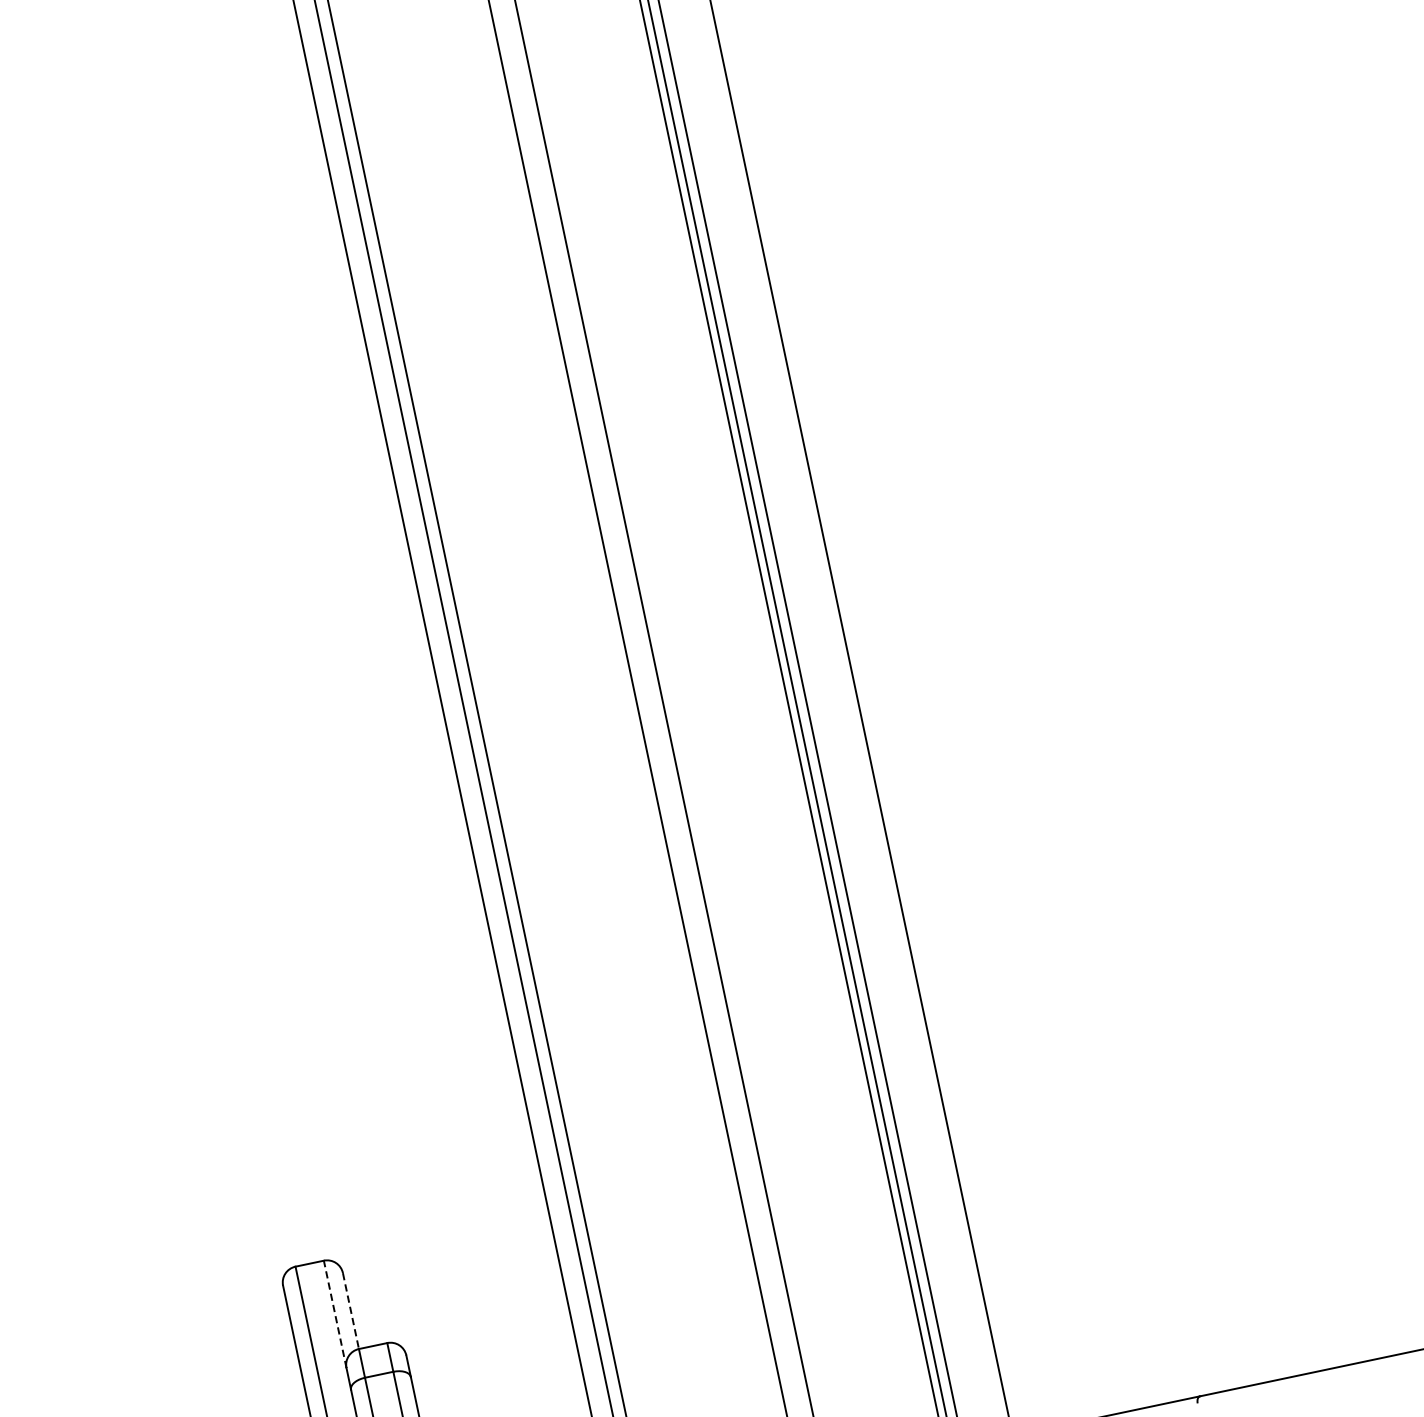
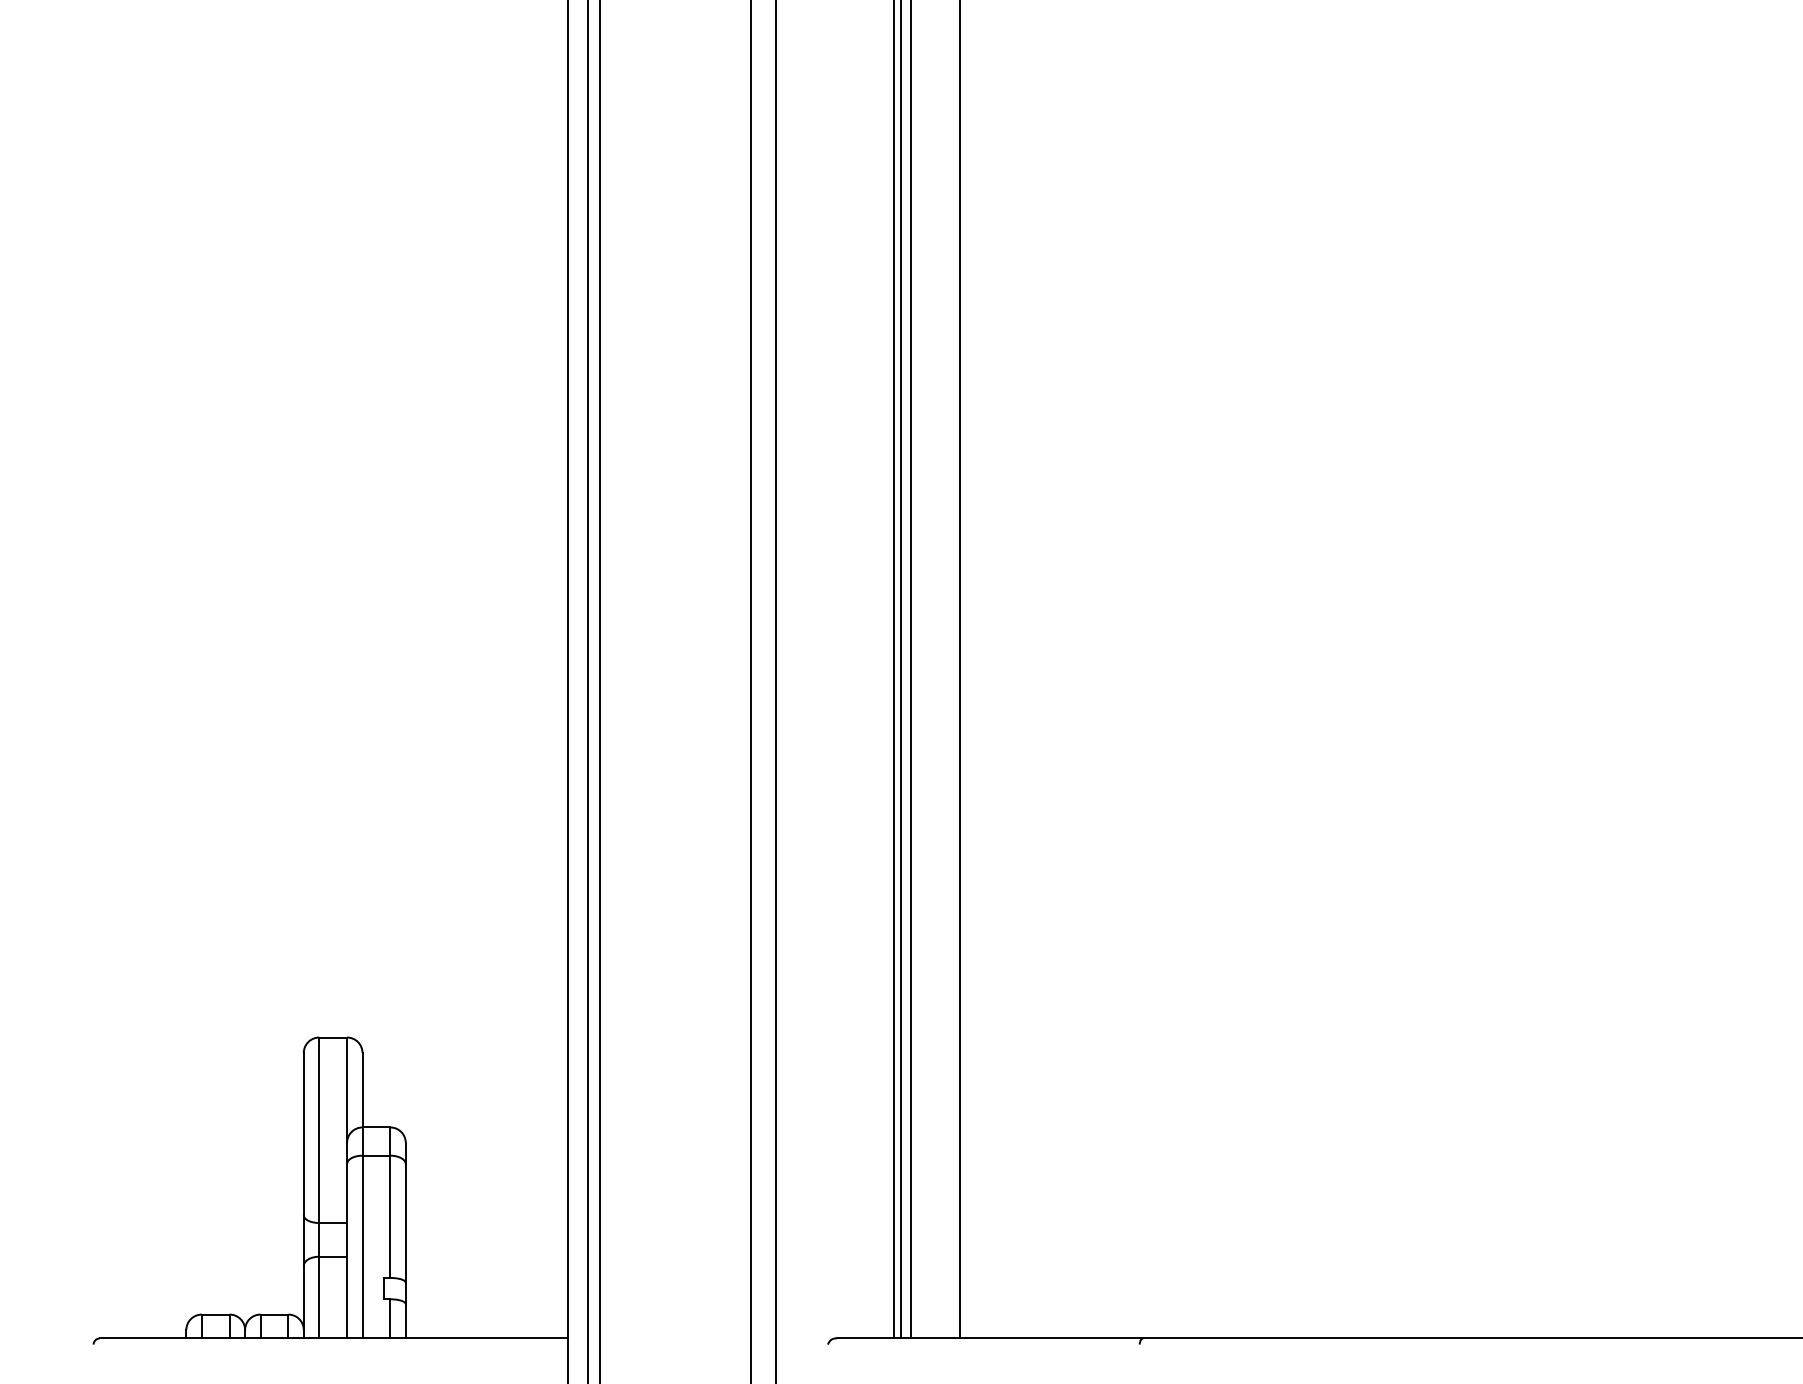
line: (350, 1311) -> (362, 1090), dashed -> solid
line: (335, 1314) -> (347, 1090), dashed -> solid

